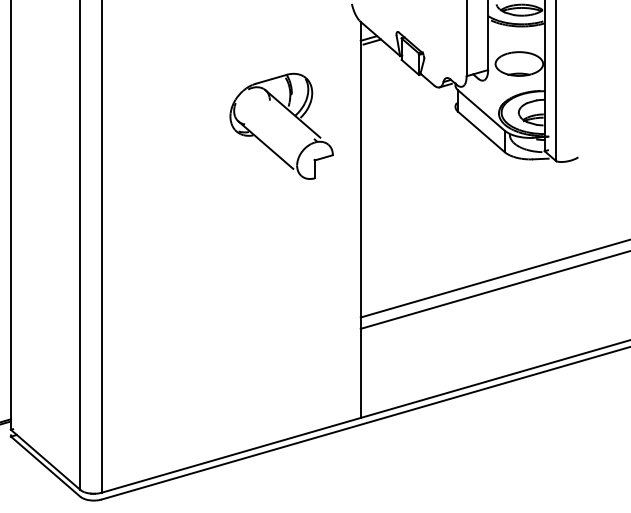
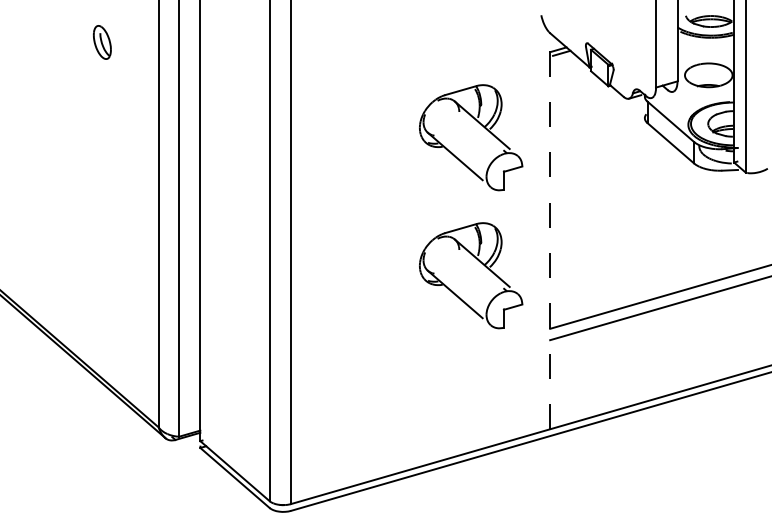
line: (361, 220) -> (550, 231), solid -> dashed
part: (290, 251) -> (479, 262), added

